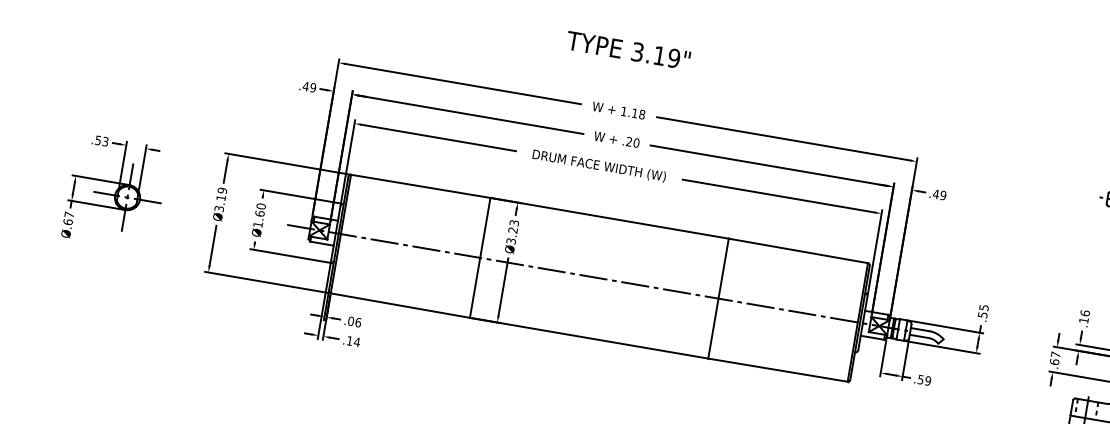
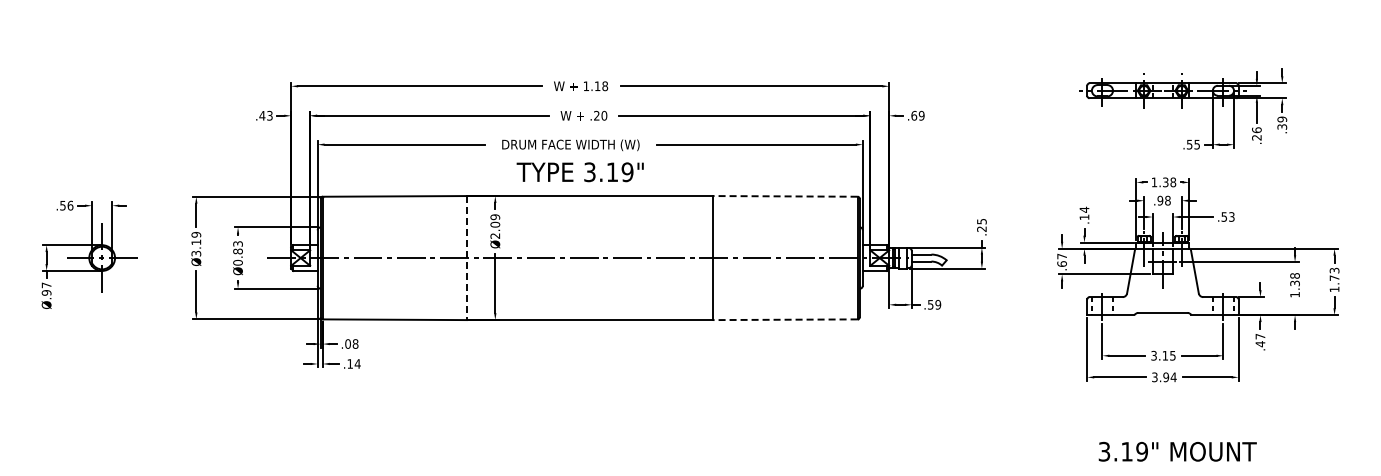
text: (627, 50) -> (579, 172), moved
text: (312, 87) -> (269, 115), .49 -> .43
text: (105, 141) -> (70, 205), .53 -> .56
text: (936, 194) -> (914, 115), .49 -> .69
text: (259, 215) -> (237, 253), Ø1.60 -> Ø0.83
text: (68, 221) -> (46, 292), Ø.67 -> Ø.97
text: (513, 232) -> (495, 226), Ø3.23 -> Ø2.09
line: (798, 251) -> (785, 196), solid -> dashed
line: (479, 258) -> (466, 258), solid -> dashed
text: (1085, 312) -> (1084, 209), .16 -> .14
text: (982, 314) -> (981, 228), .55 -> .25
text: (358, 322) -> (355, 343), .06 -> .08
line: (778, 369) -> (785, 319), solid -> dashed

